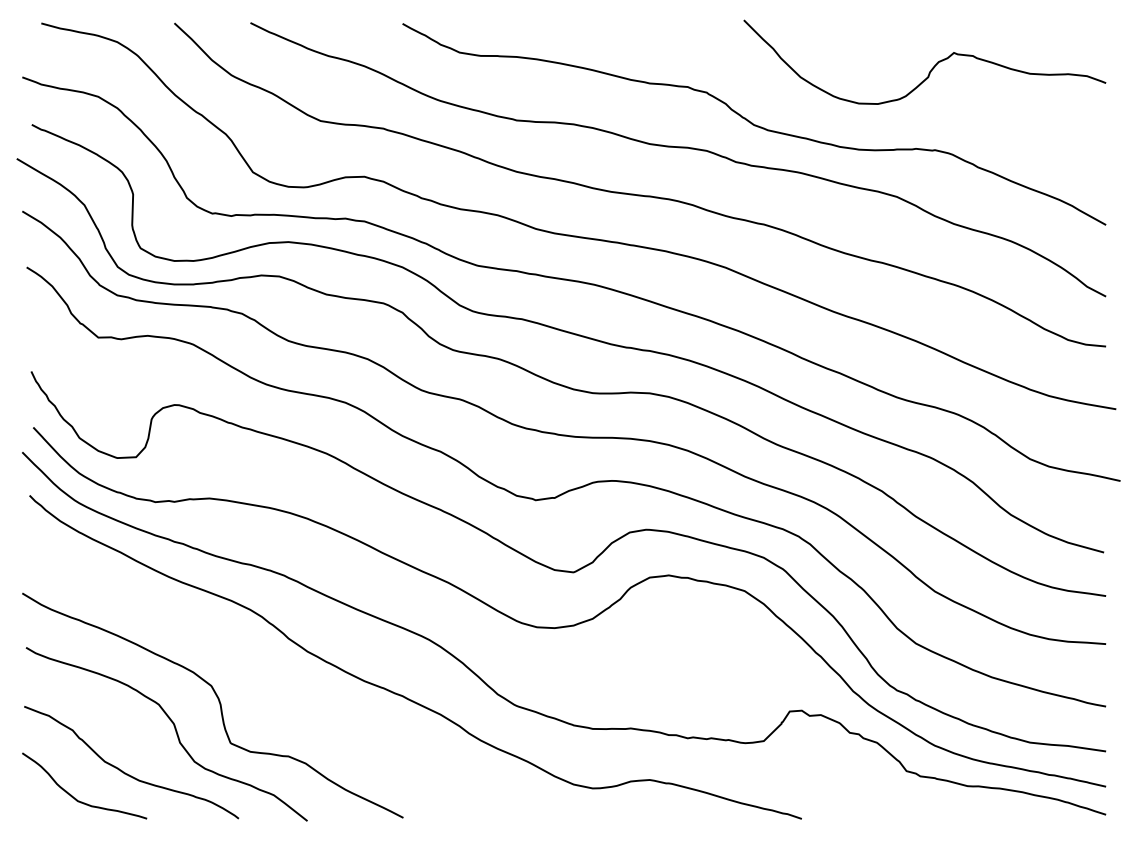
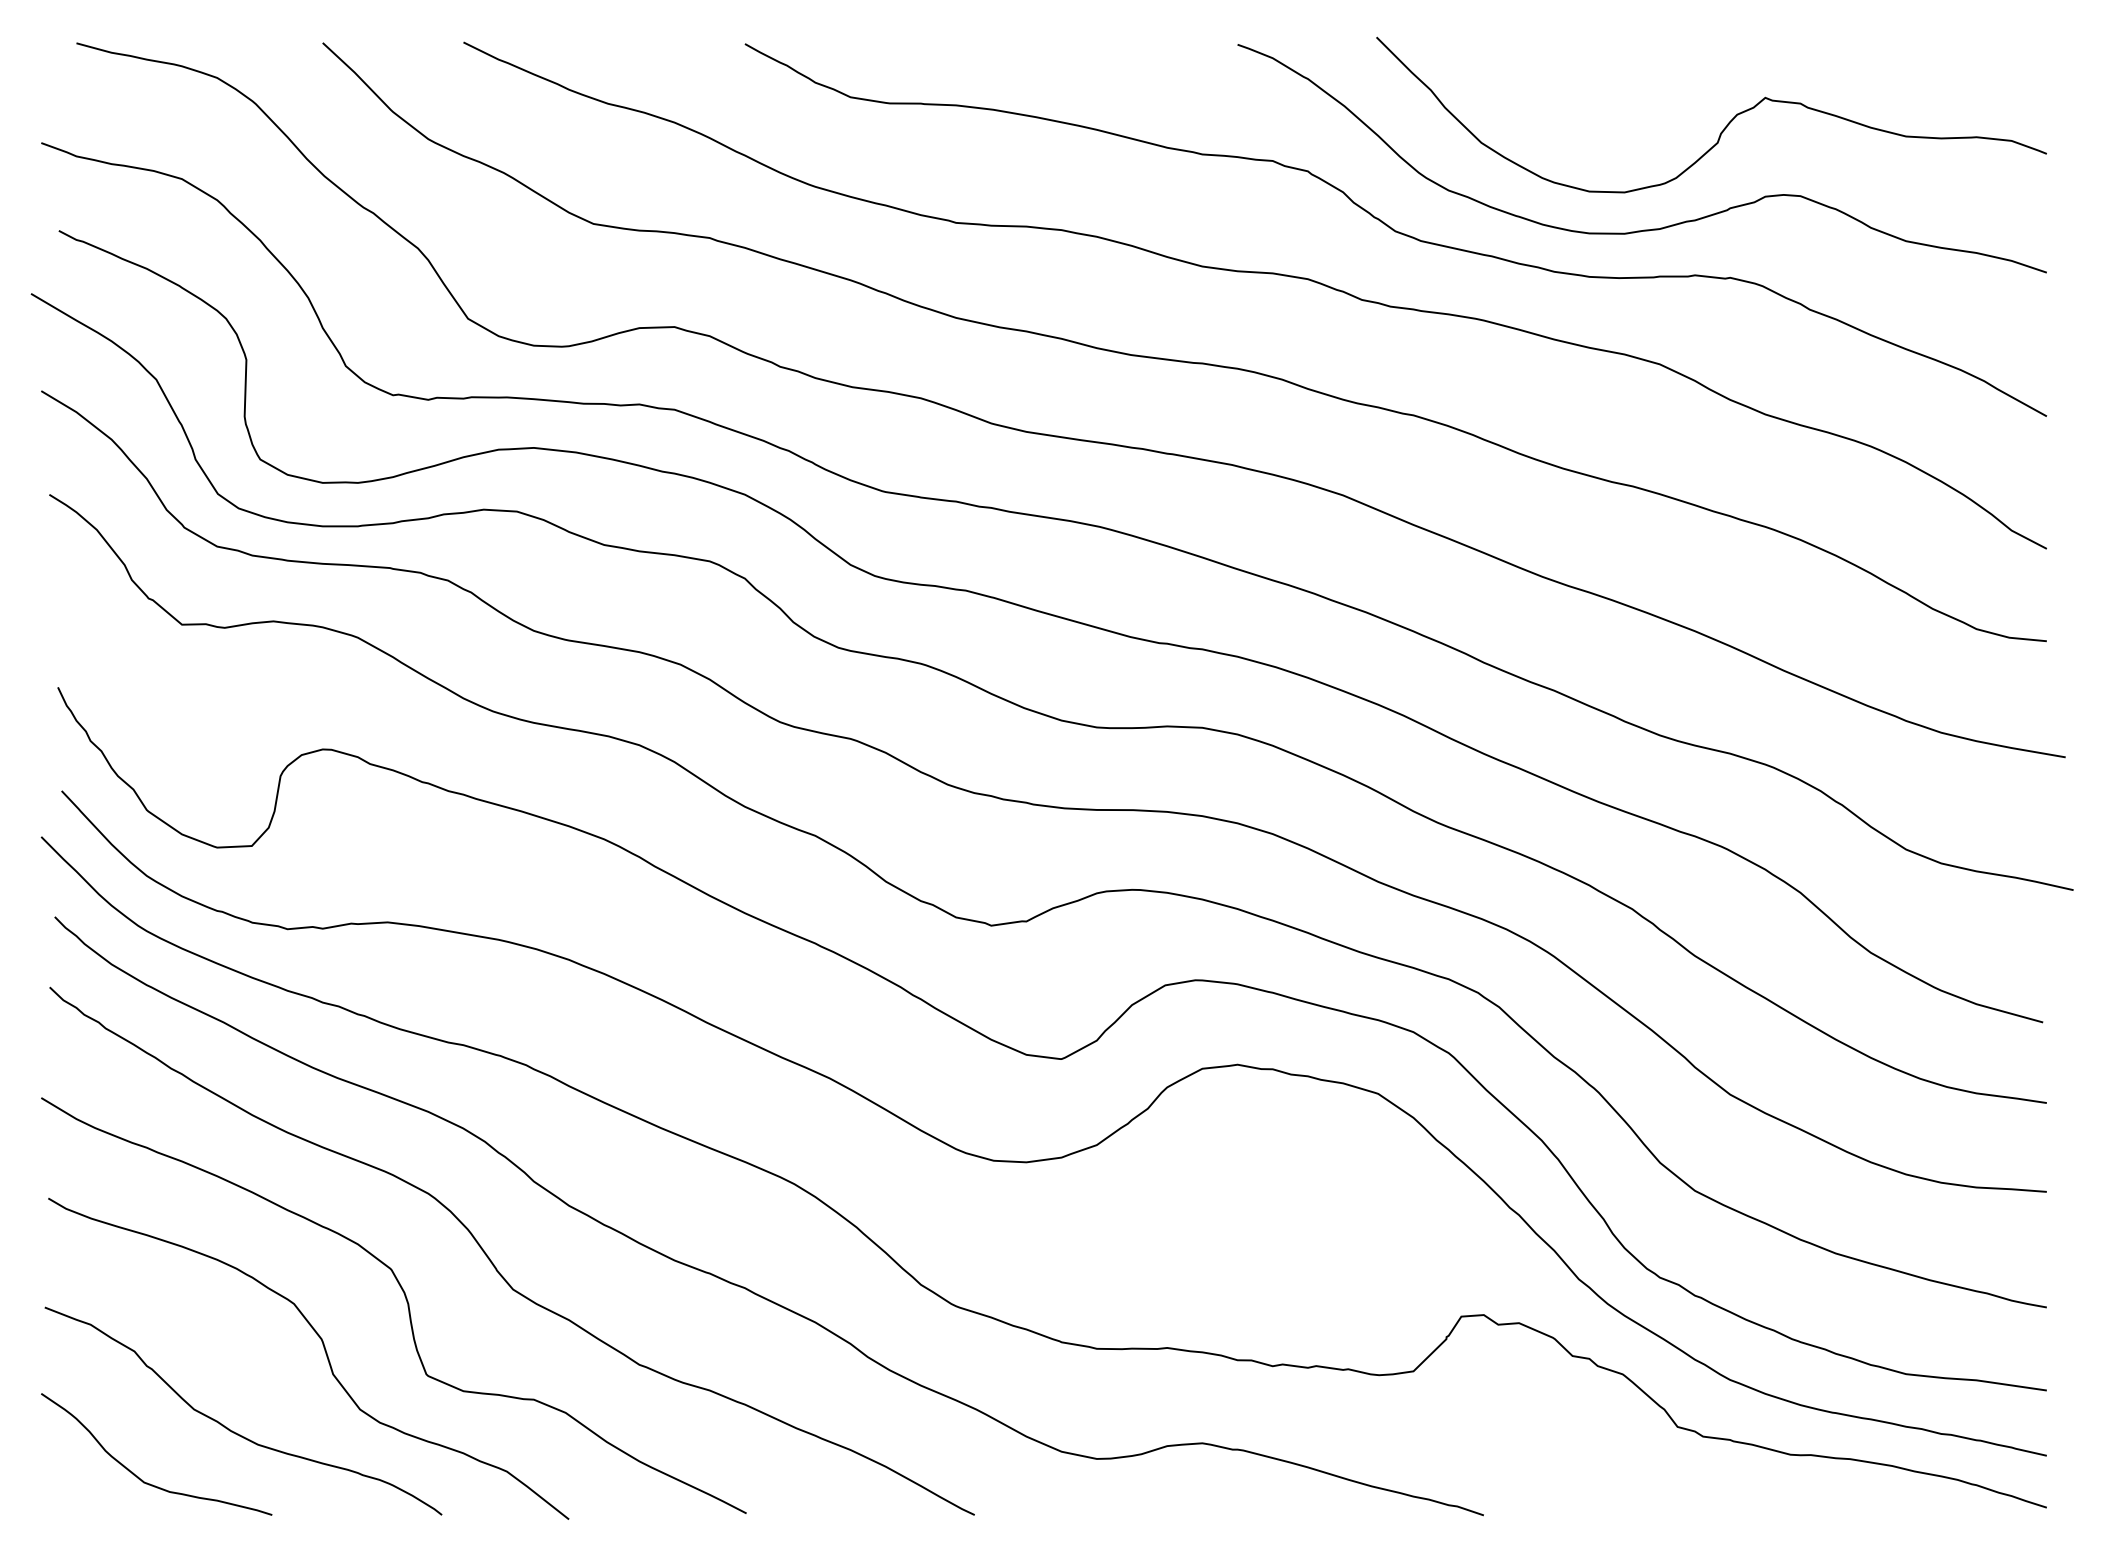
curve: (887, 123) -> (1642, 228), added
curve: (266, 681) -> (493, 1261), added

